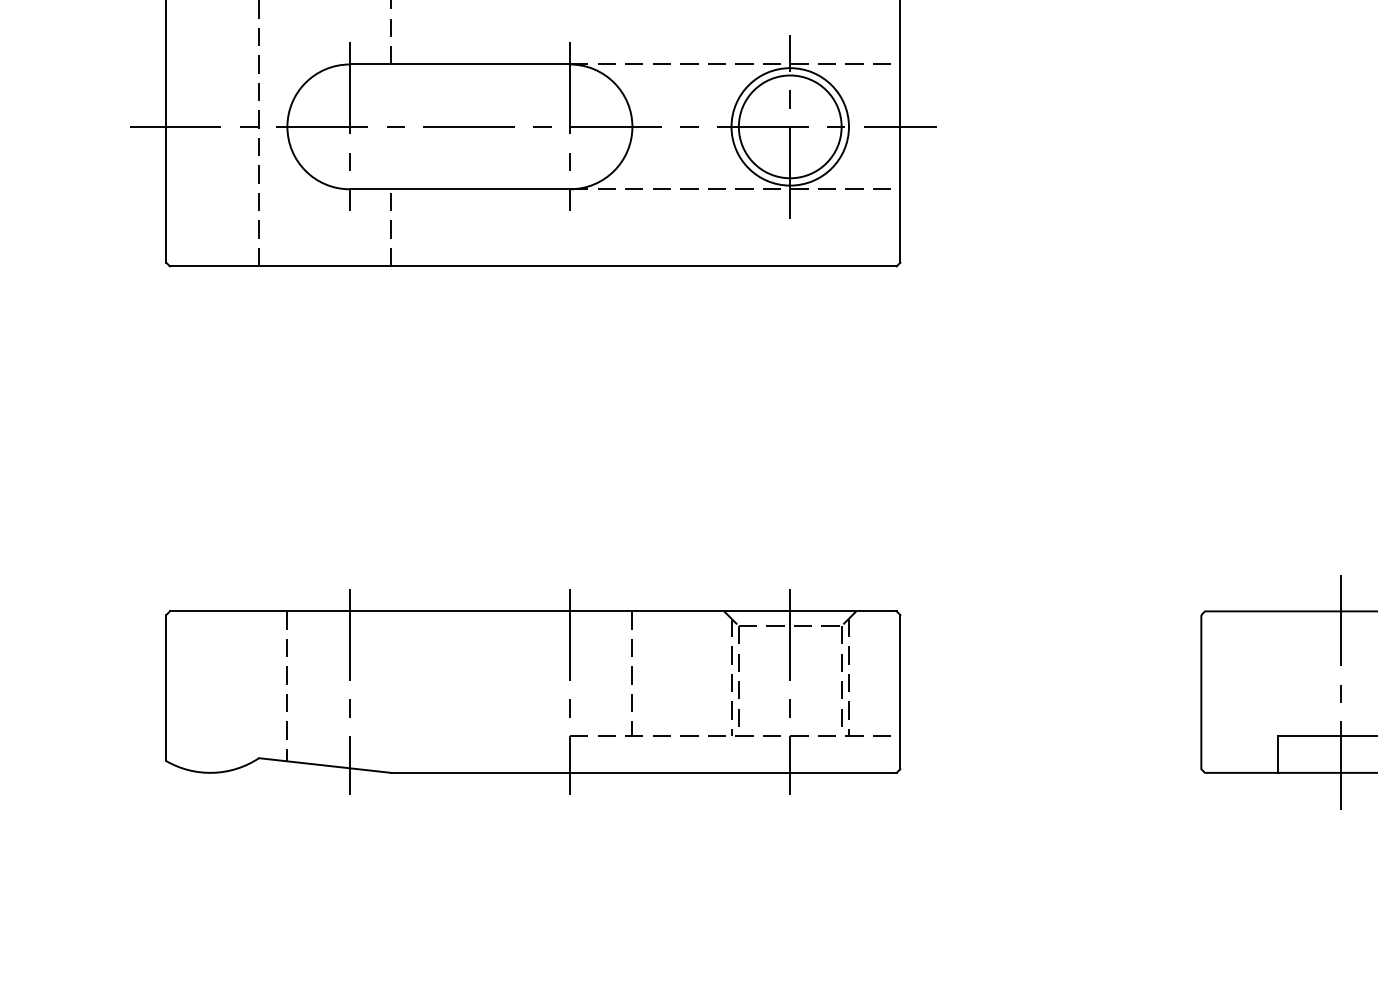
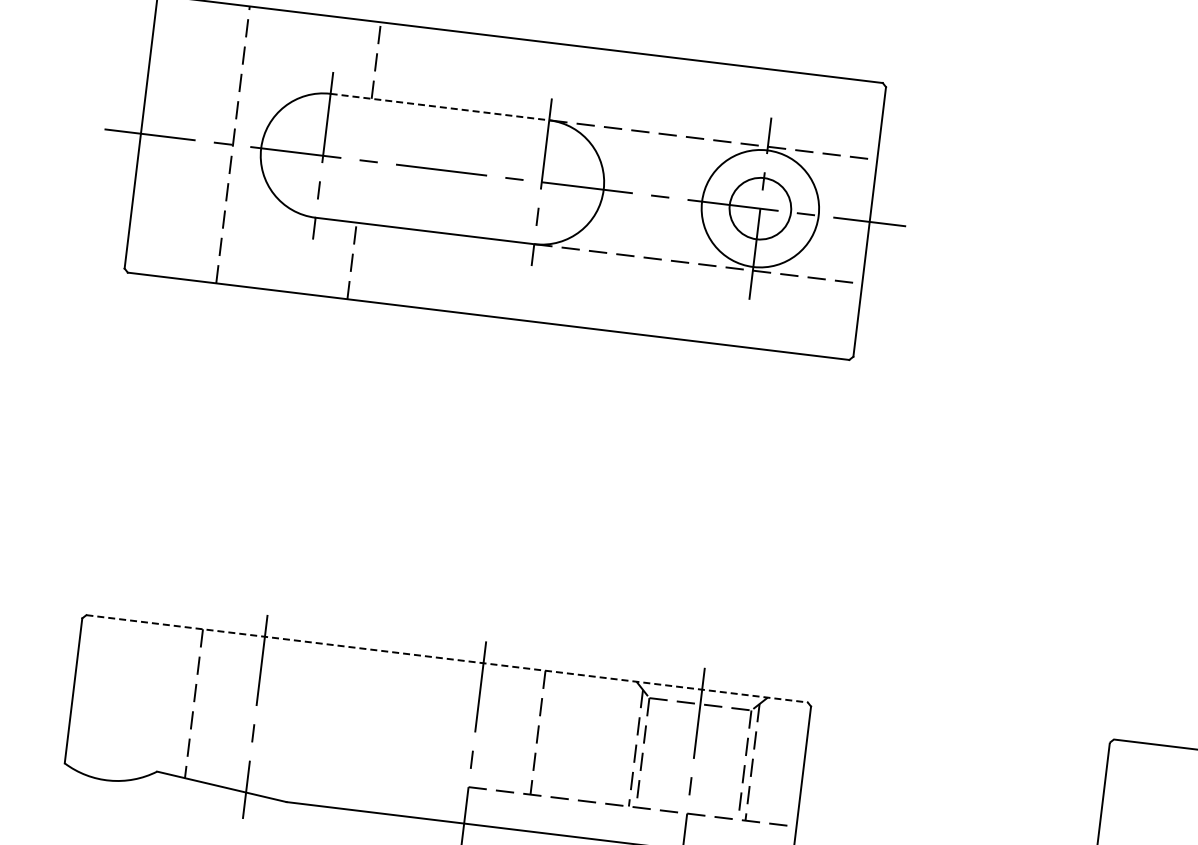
line: (460, 64) -> (440, 107), solid -> dashed
circle: (789, 126) -> (759, 208), size x0.6
line: (533, 611) -> (447, 658), solid -> dashed

